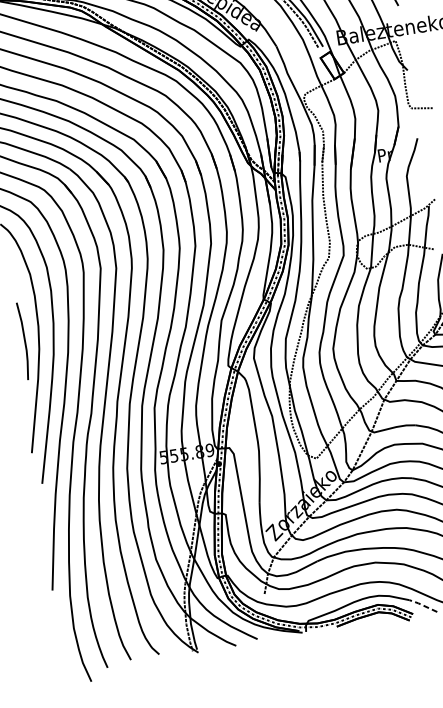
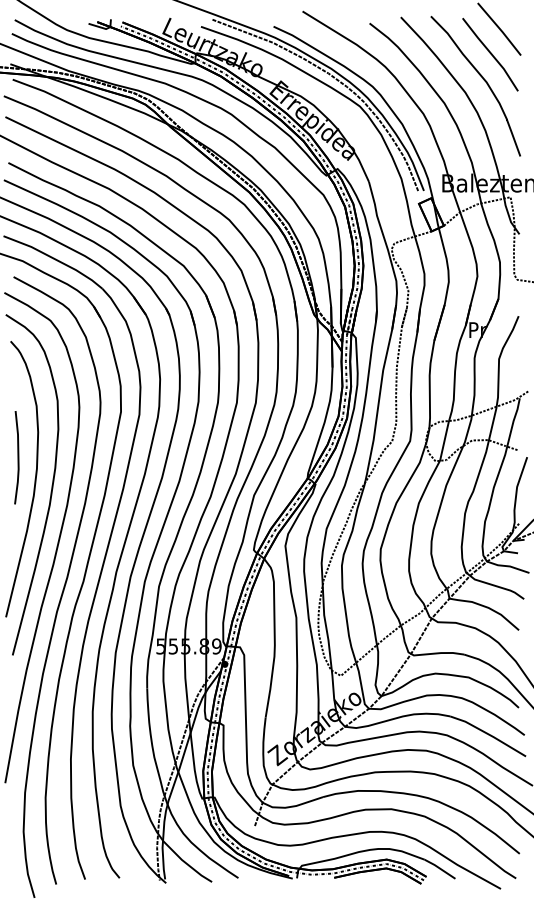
line: (24, 340) -> (17, 457), moved
line: (422, 605) -> (439, 868), dashed -> solid

